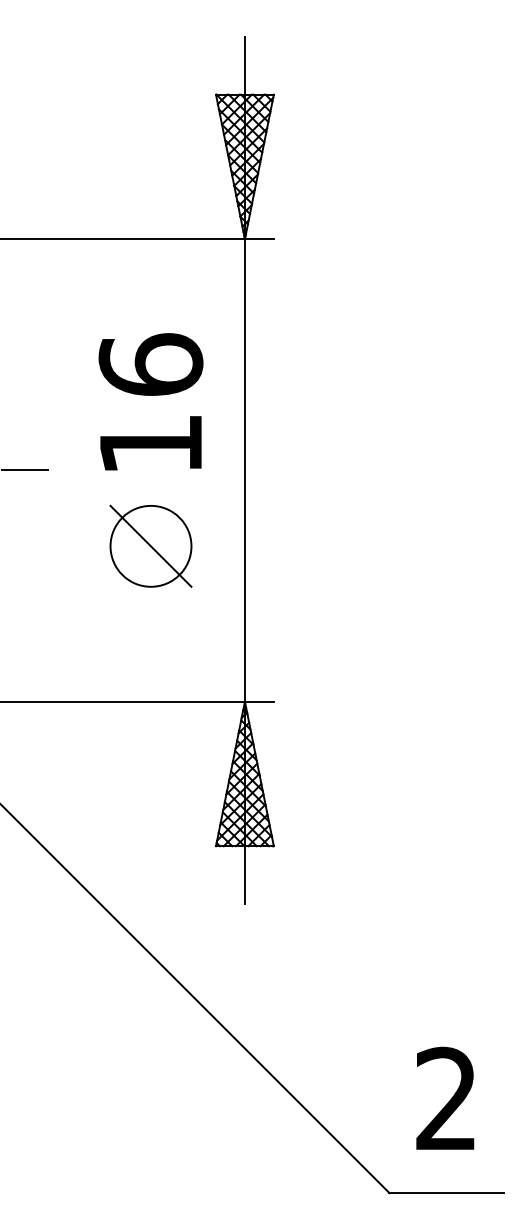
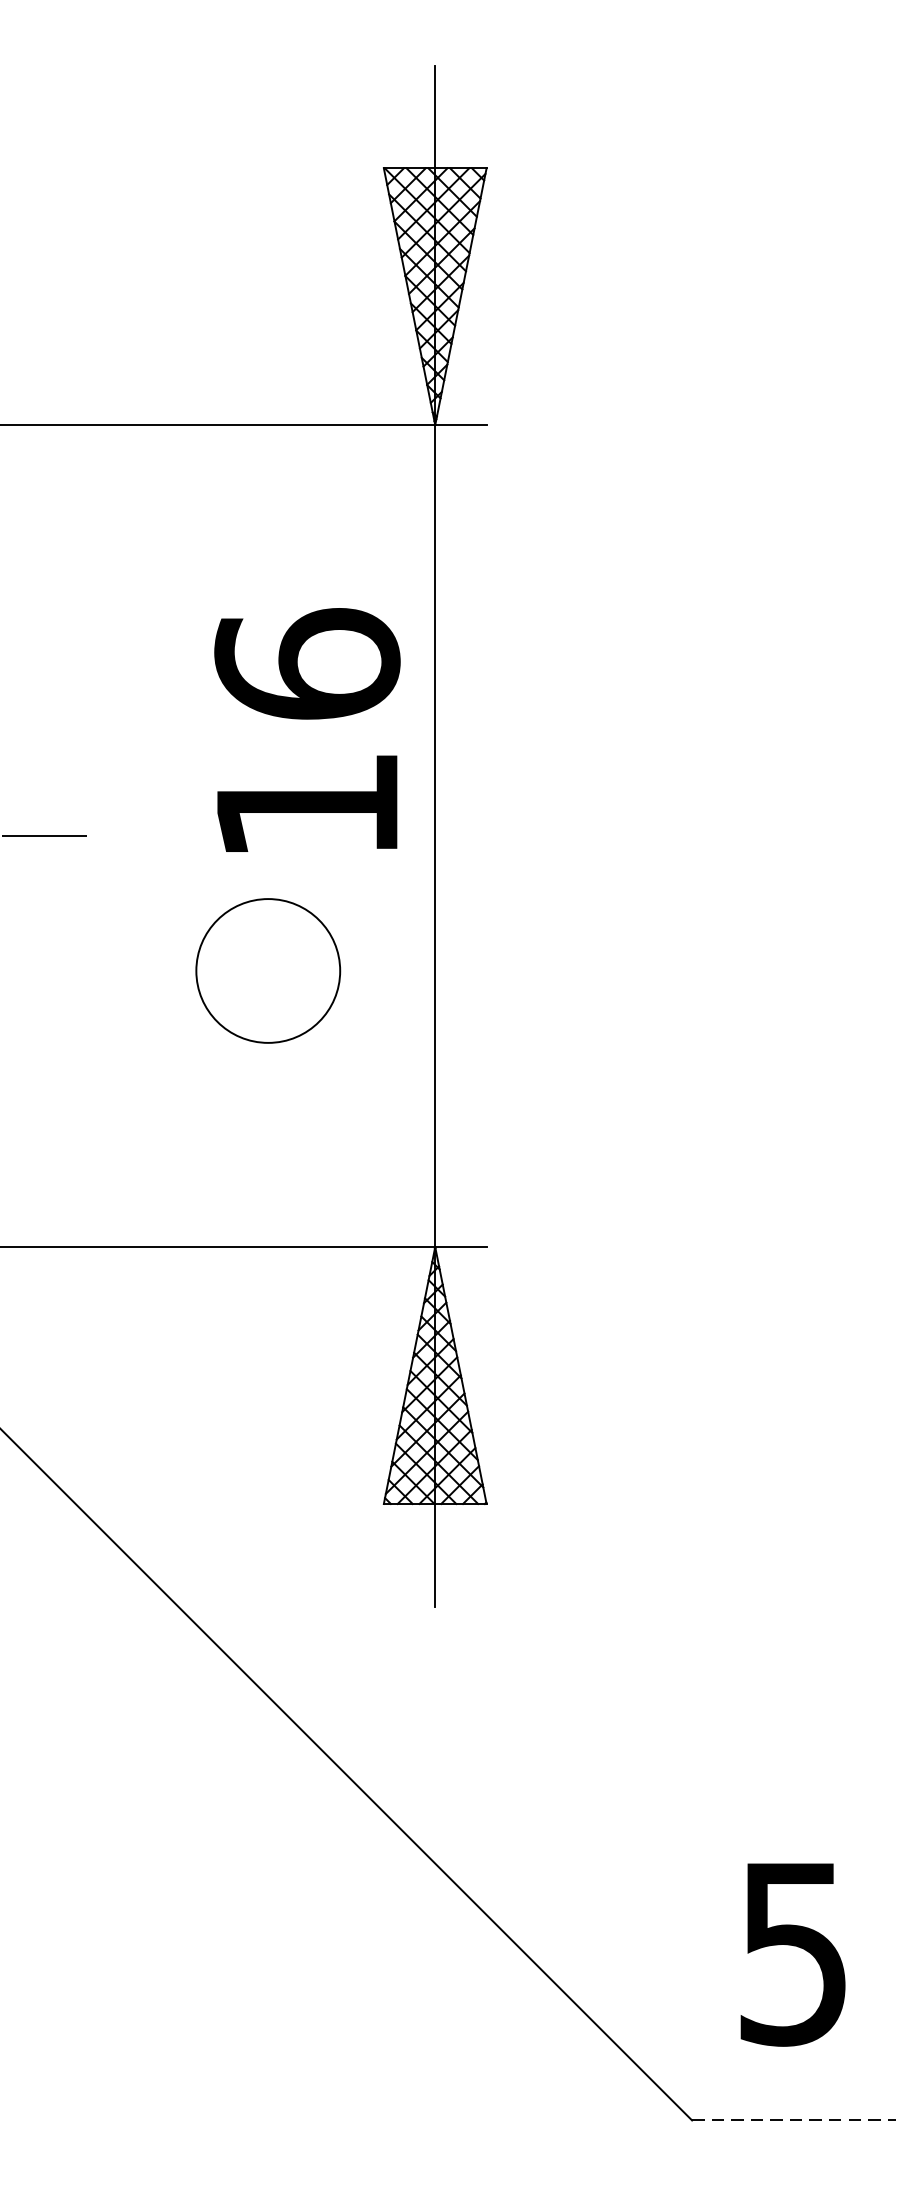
text: (150, 401) -> (306, 729), moved
line: (150, 545) -> (267, 969), removed
text: (445, 1098) -> (791, 1952), 2 -> 5
line: (447, 1193) -> (795, 2121), solid -> dashed

